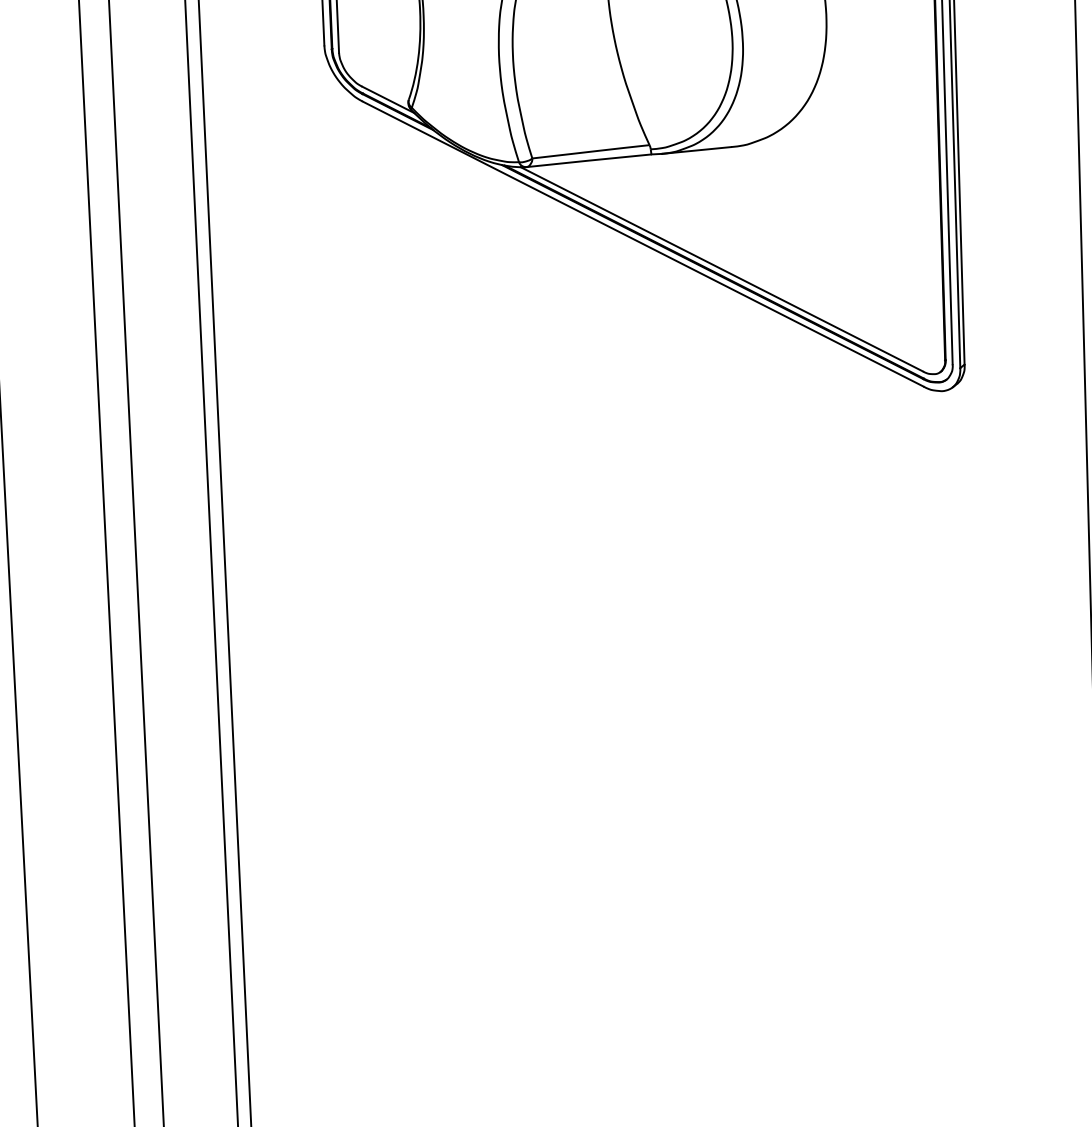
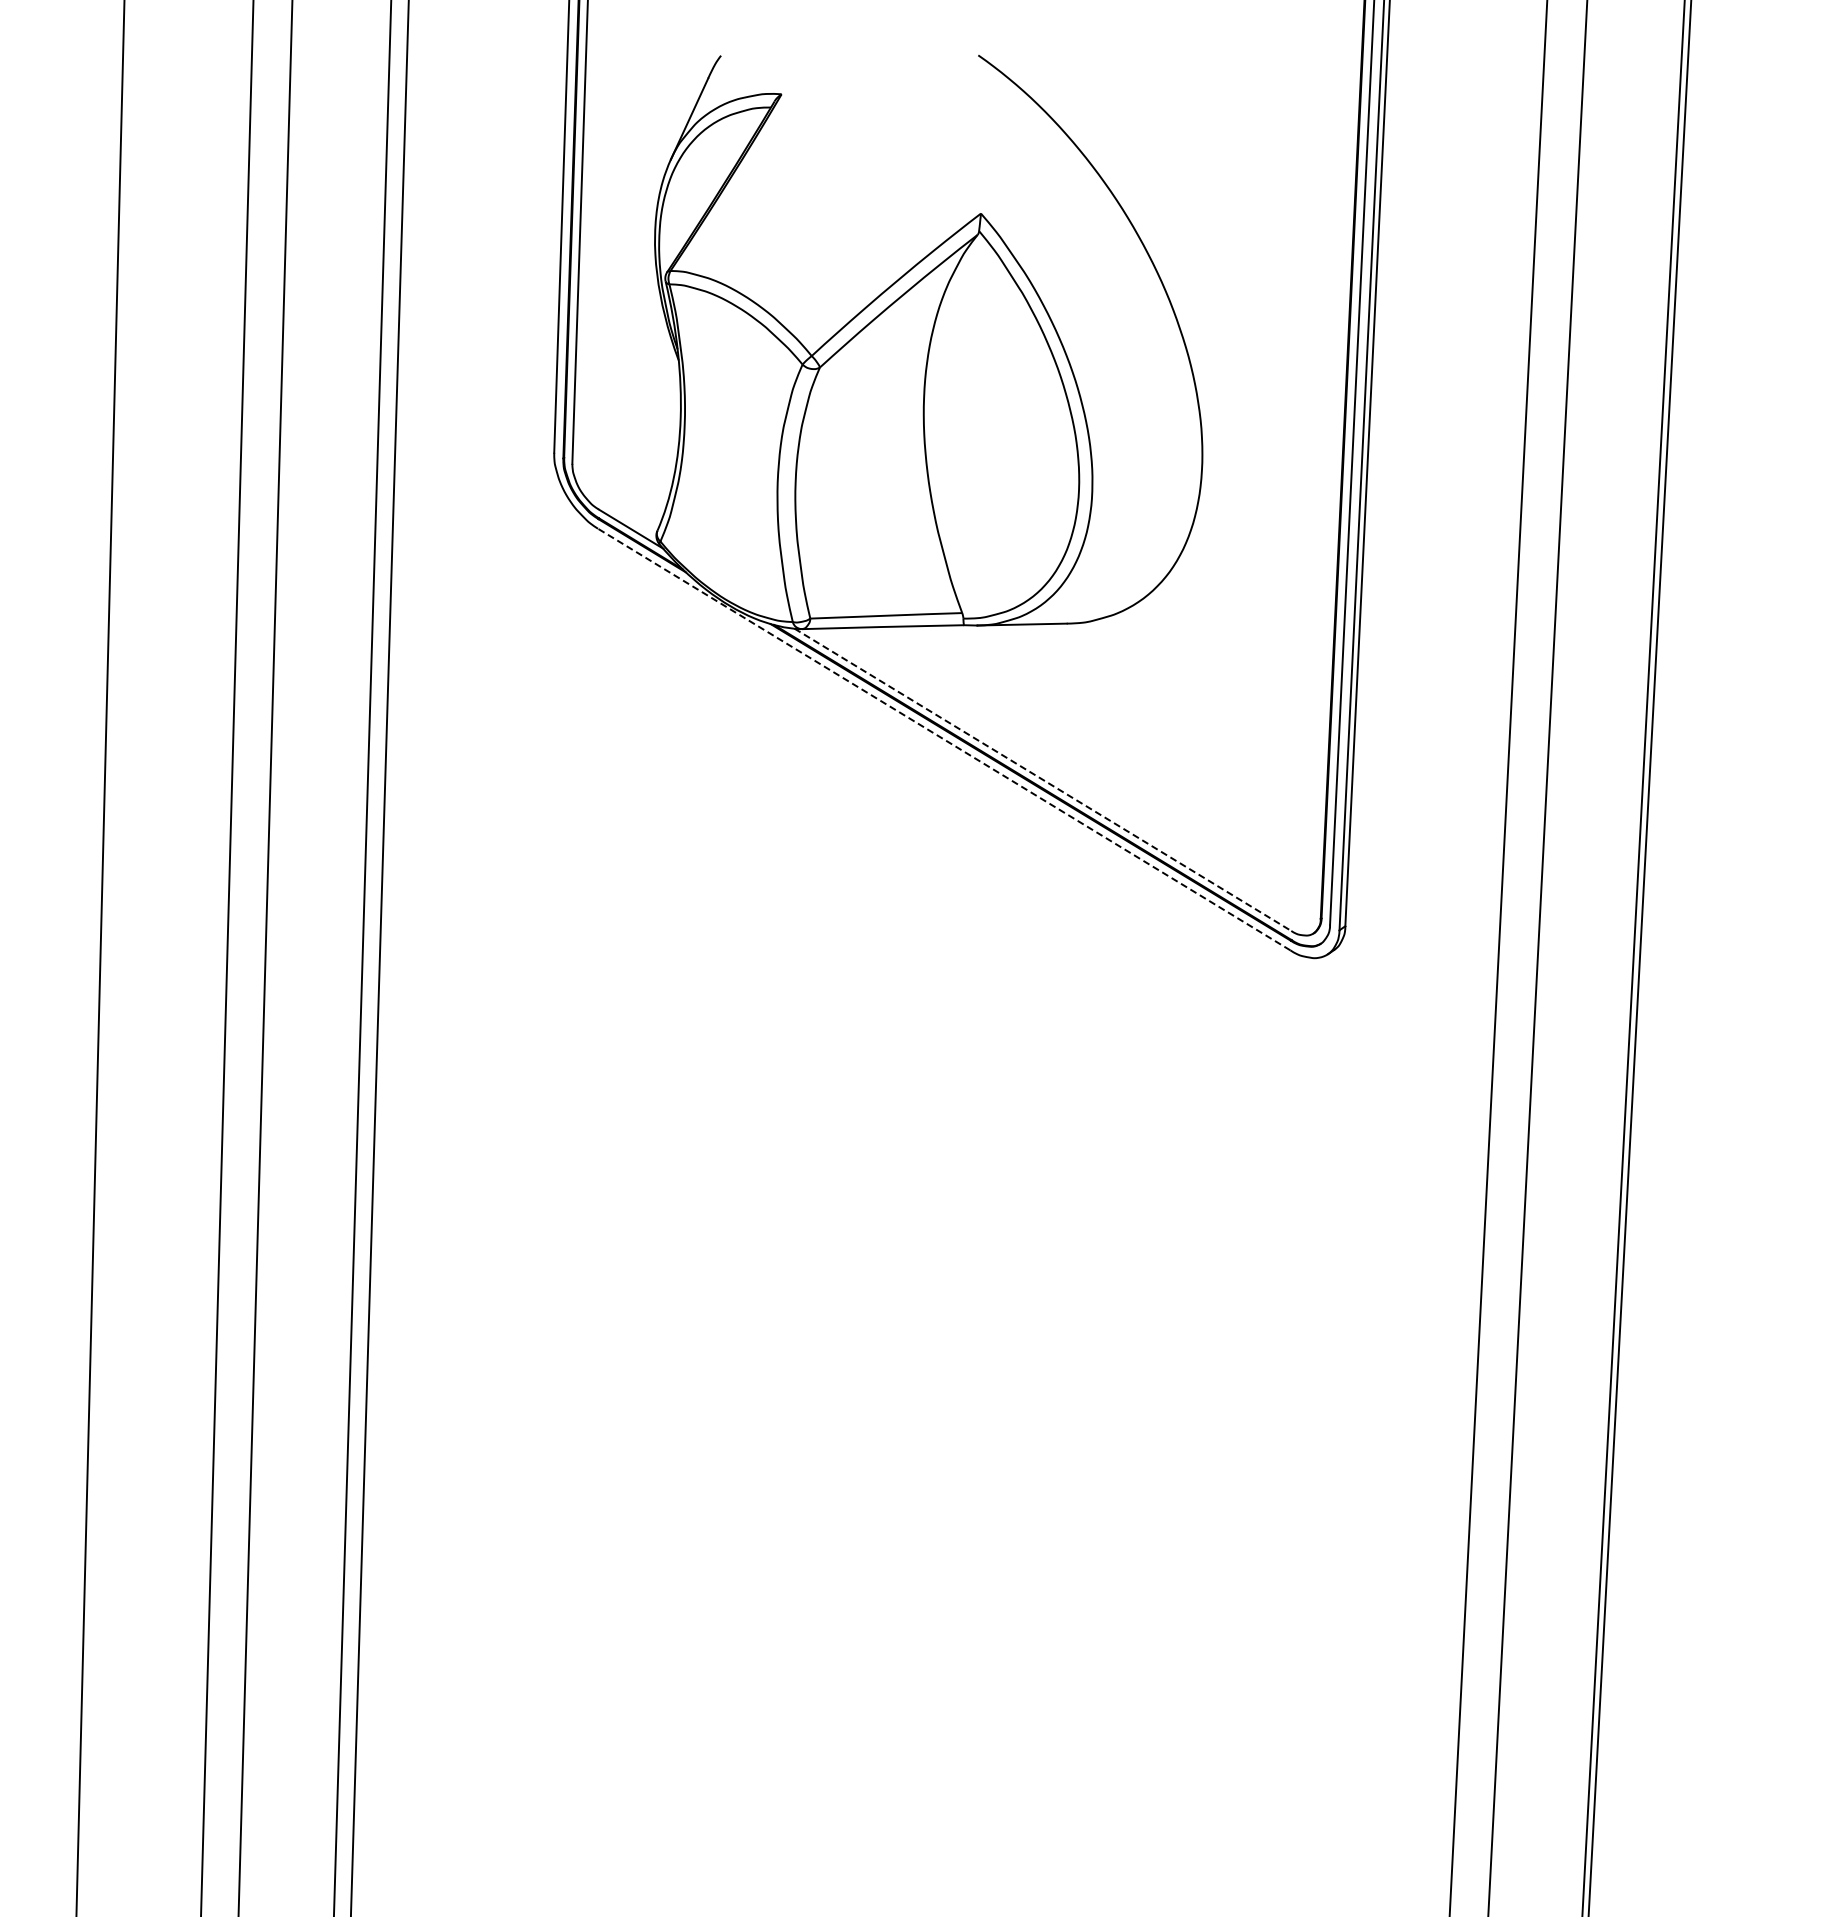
line: (642, 244) -> (943, 739), solid -> dashed
line: (721, 269) -> (1042, 779), solid -> dashed

